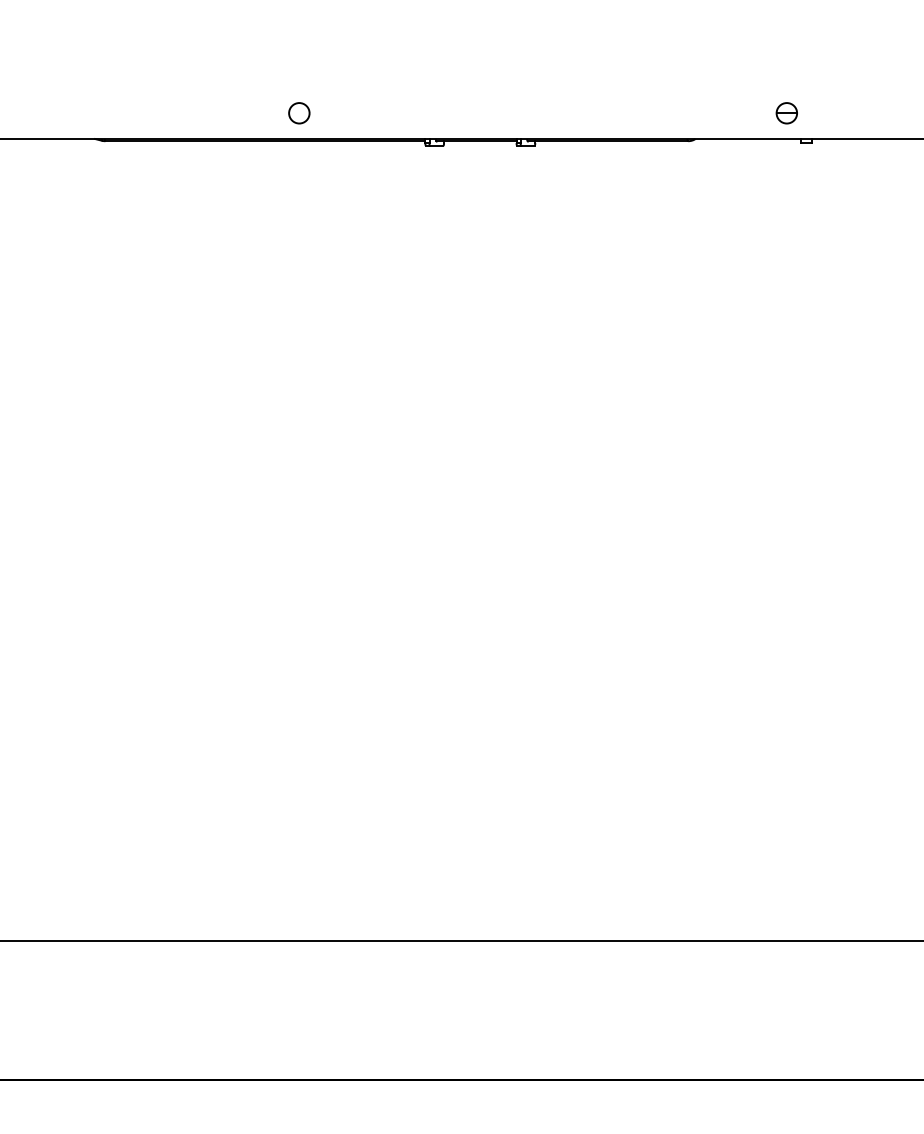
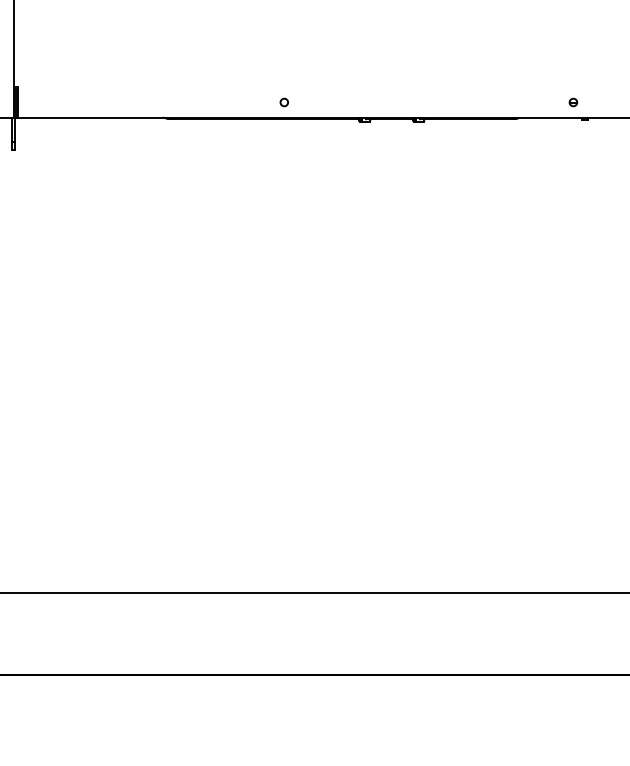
circle: (297, 113) -> (283, 102), size x0.62
part: (787, 113) -> (573, 102), size x0.62

